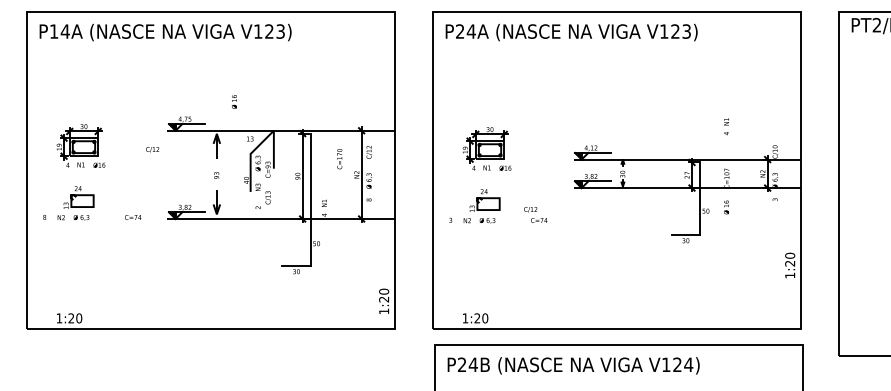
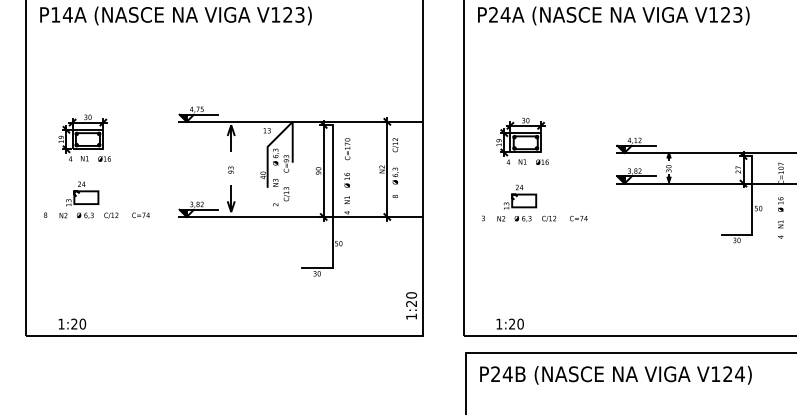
text: (234, 101) -> (347, 179), moved
text: (726, 126) -> (780, 229), moved
text: (152, 149) -> (111, 215), moved
text: (339, 159) -> (347, 149), moved
text: (530, 209) -> (548, 218), moved

